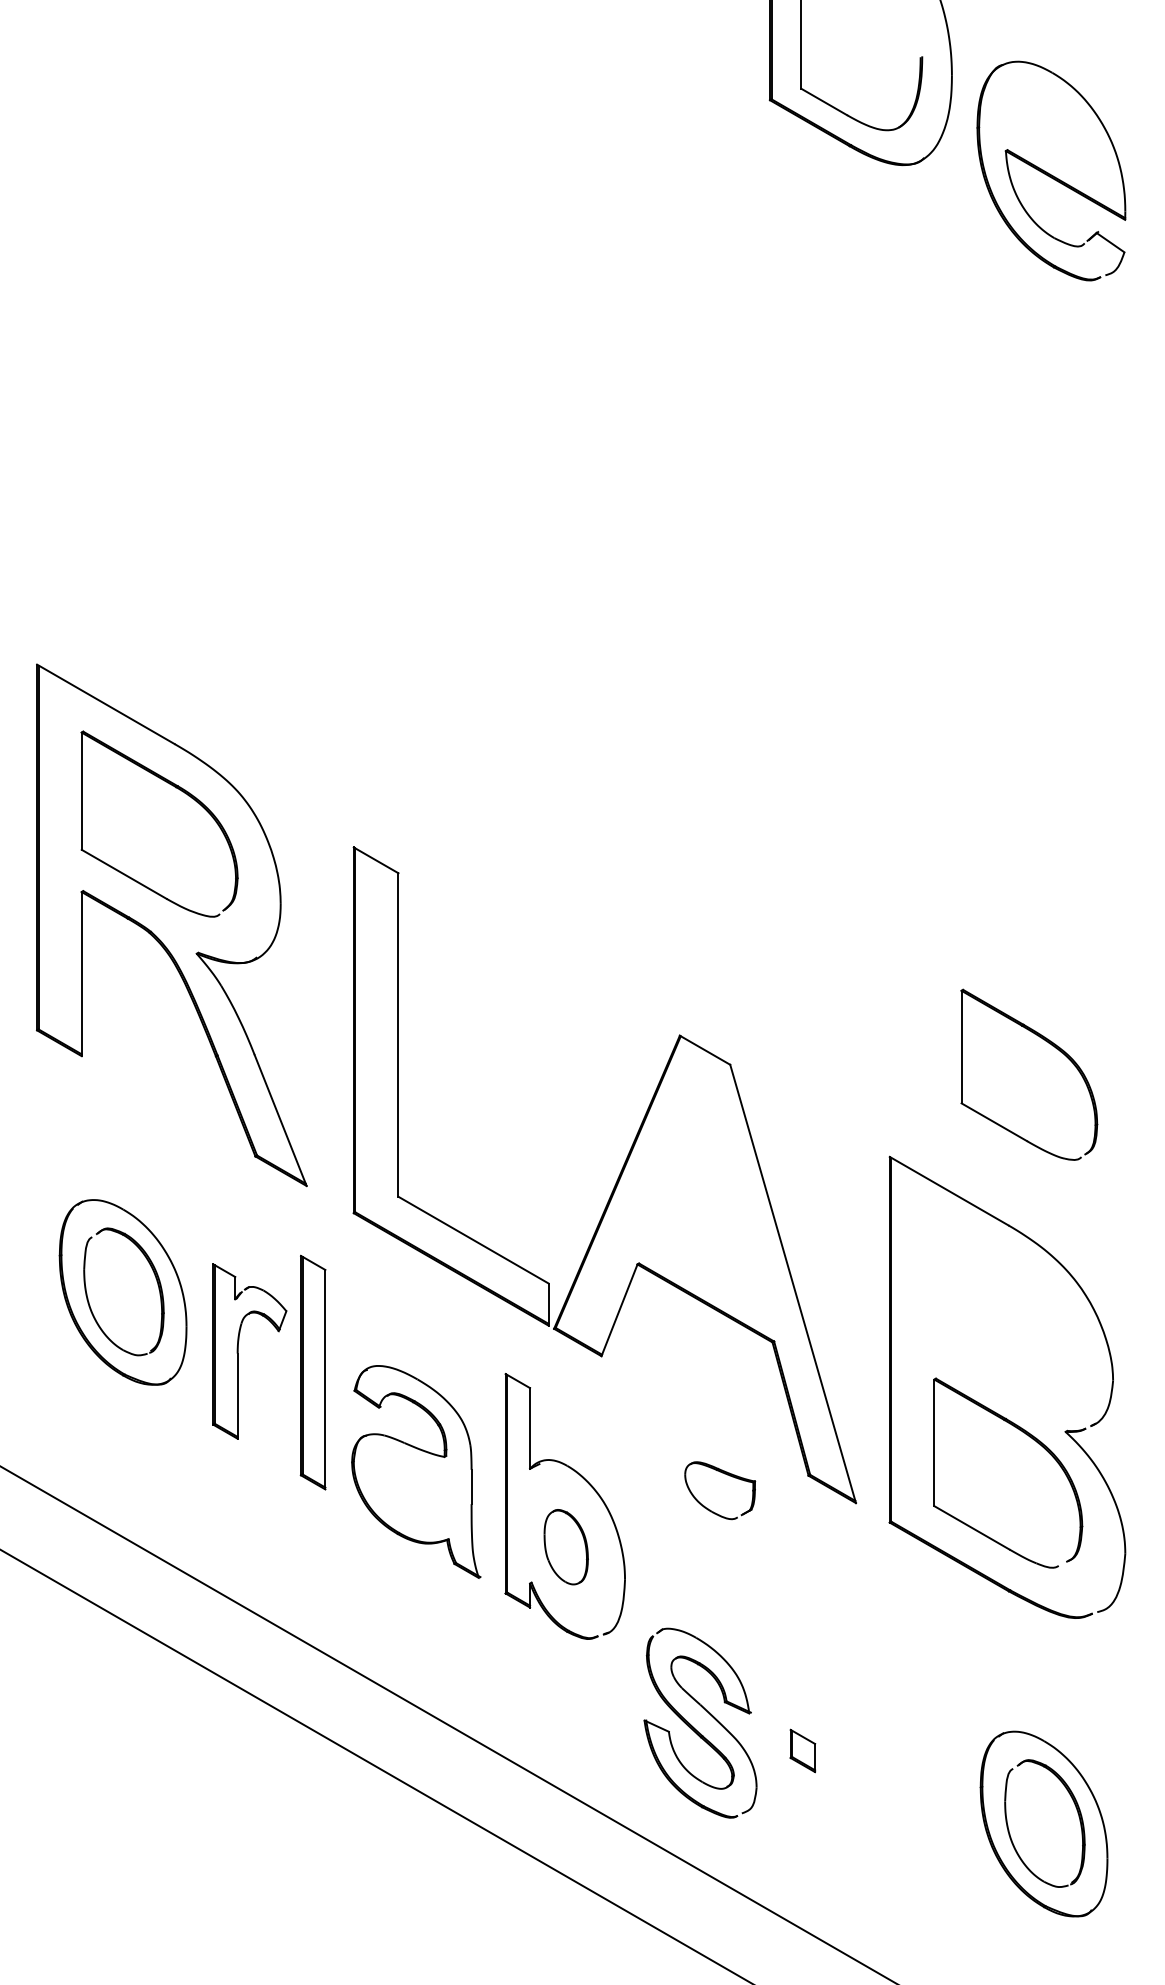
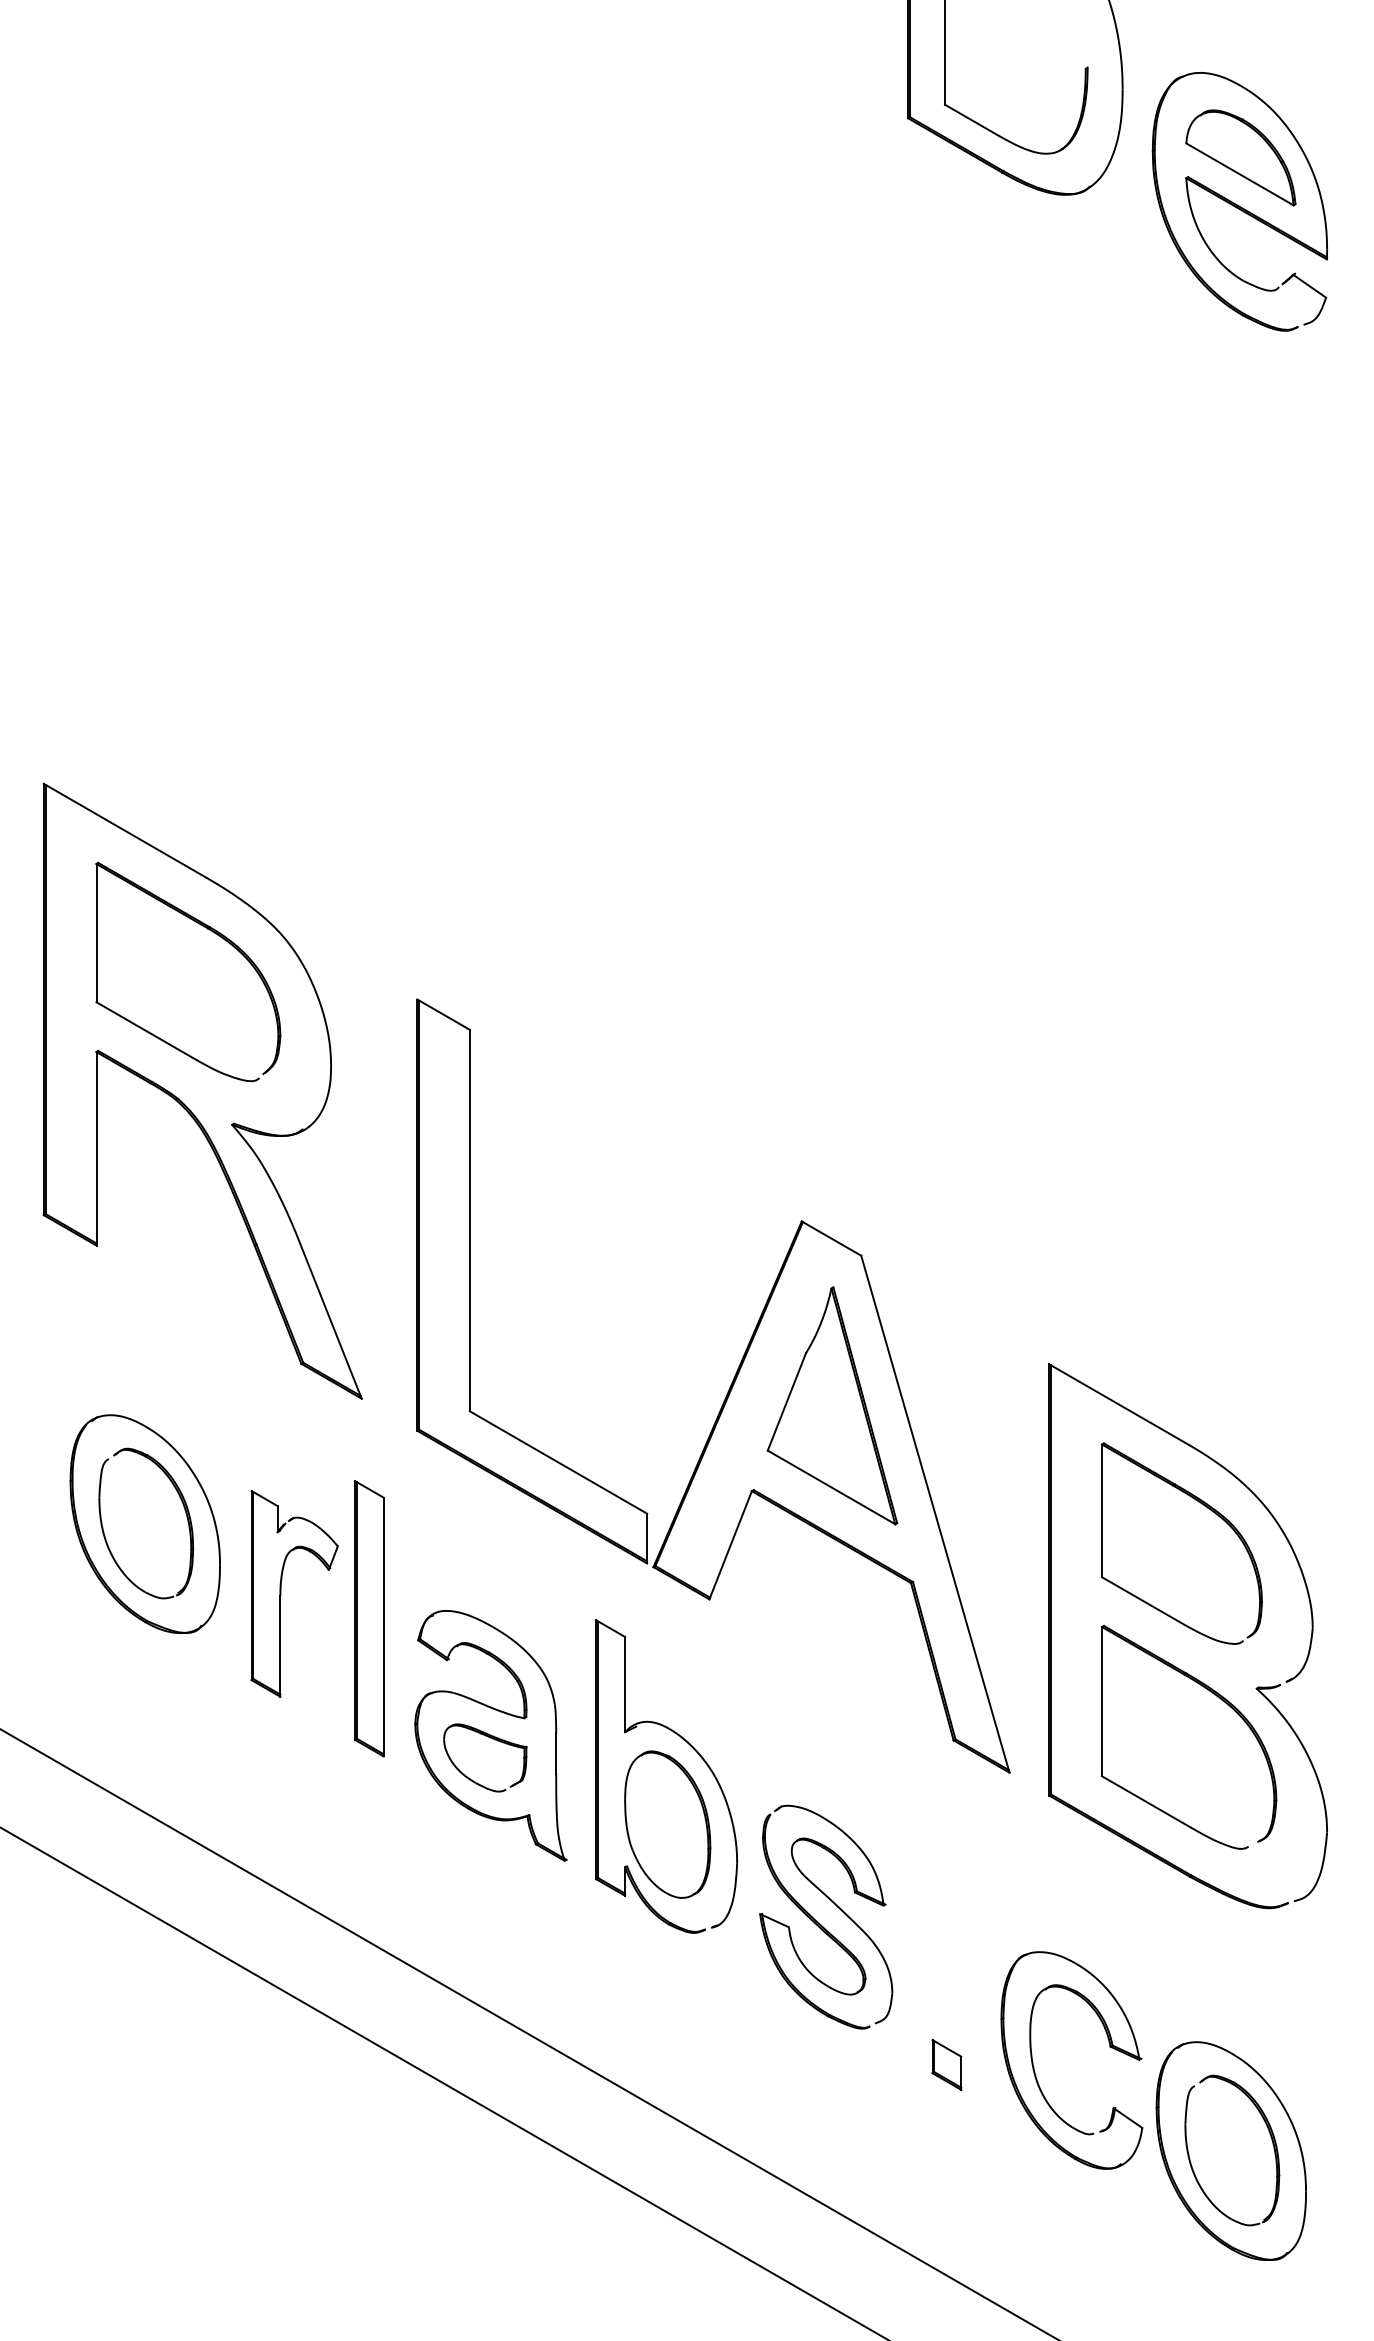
part: (1051, 133) -> (1240, 157), added
part: (1048, 1043) -> (1204, 1506), moved
part: (705, 1191) -> (832, 1405), added
part: (726, 1475) -> (492, 1739), moved
part: (565, 1547) -> (667, 1824), size x1.67
part: (694, 1727) -> (819, 1922), moved
part: (878, 1756) -> (1035, 2071), added

